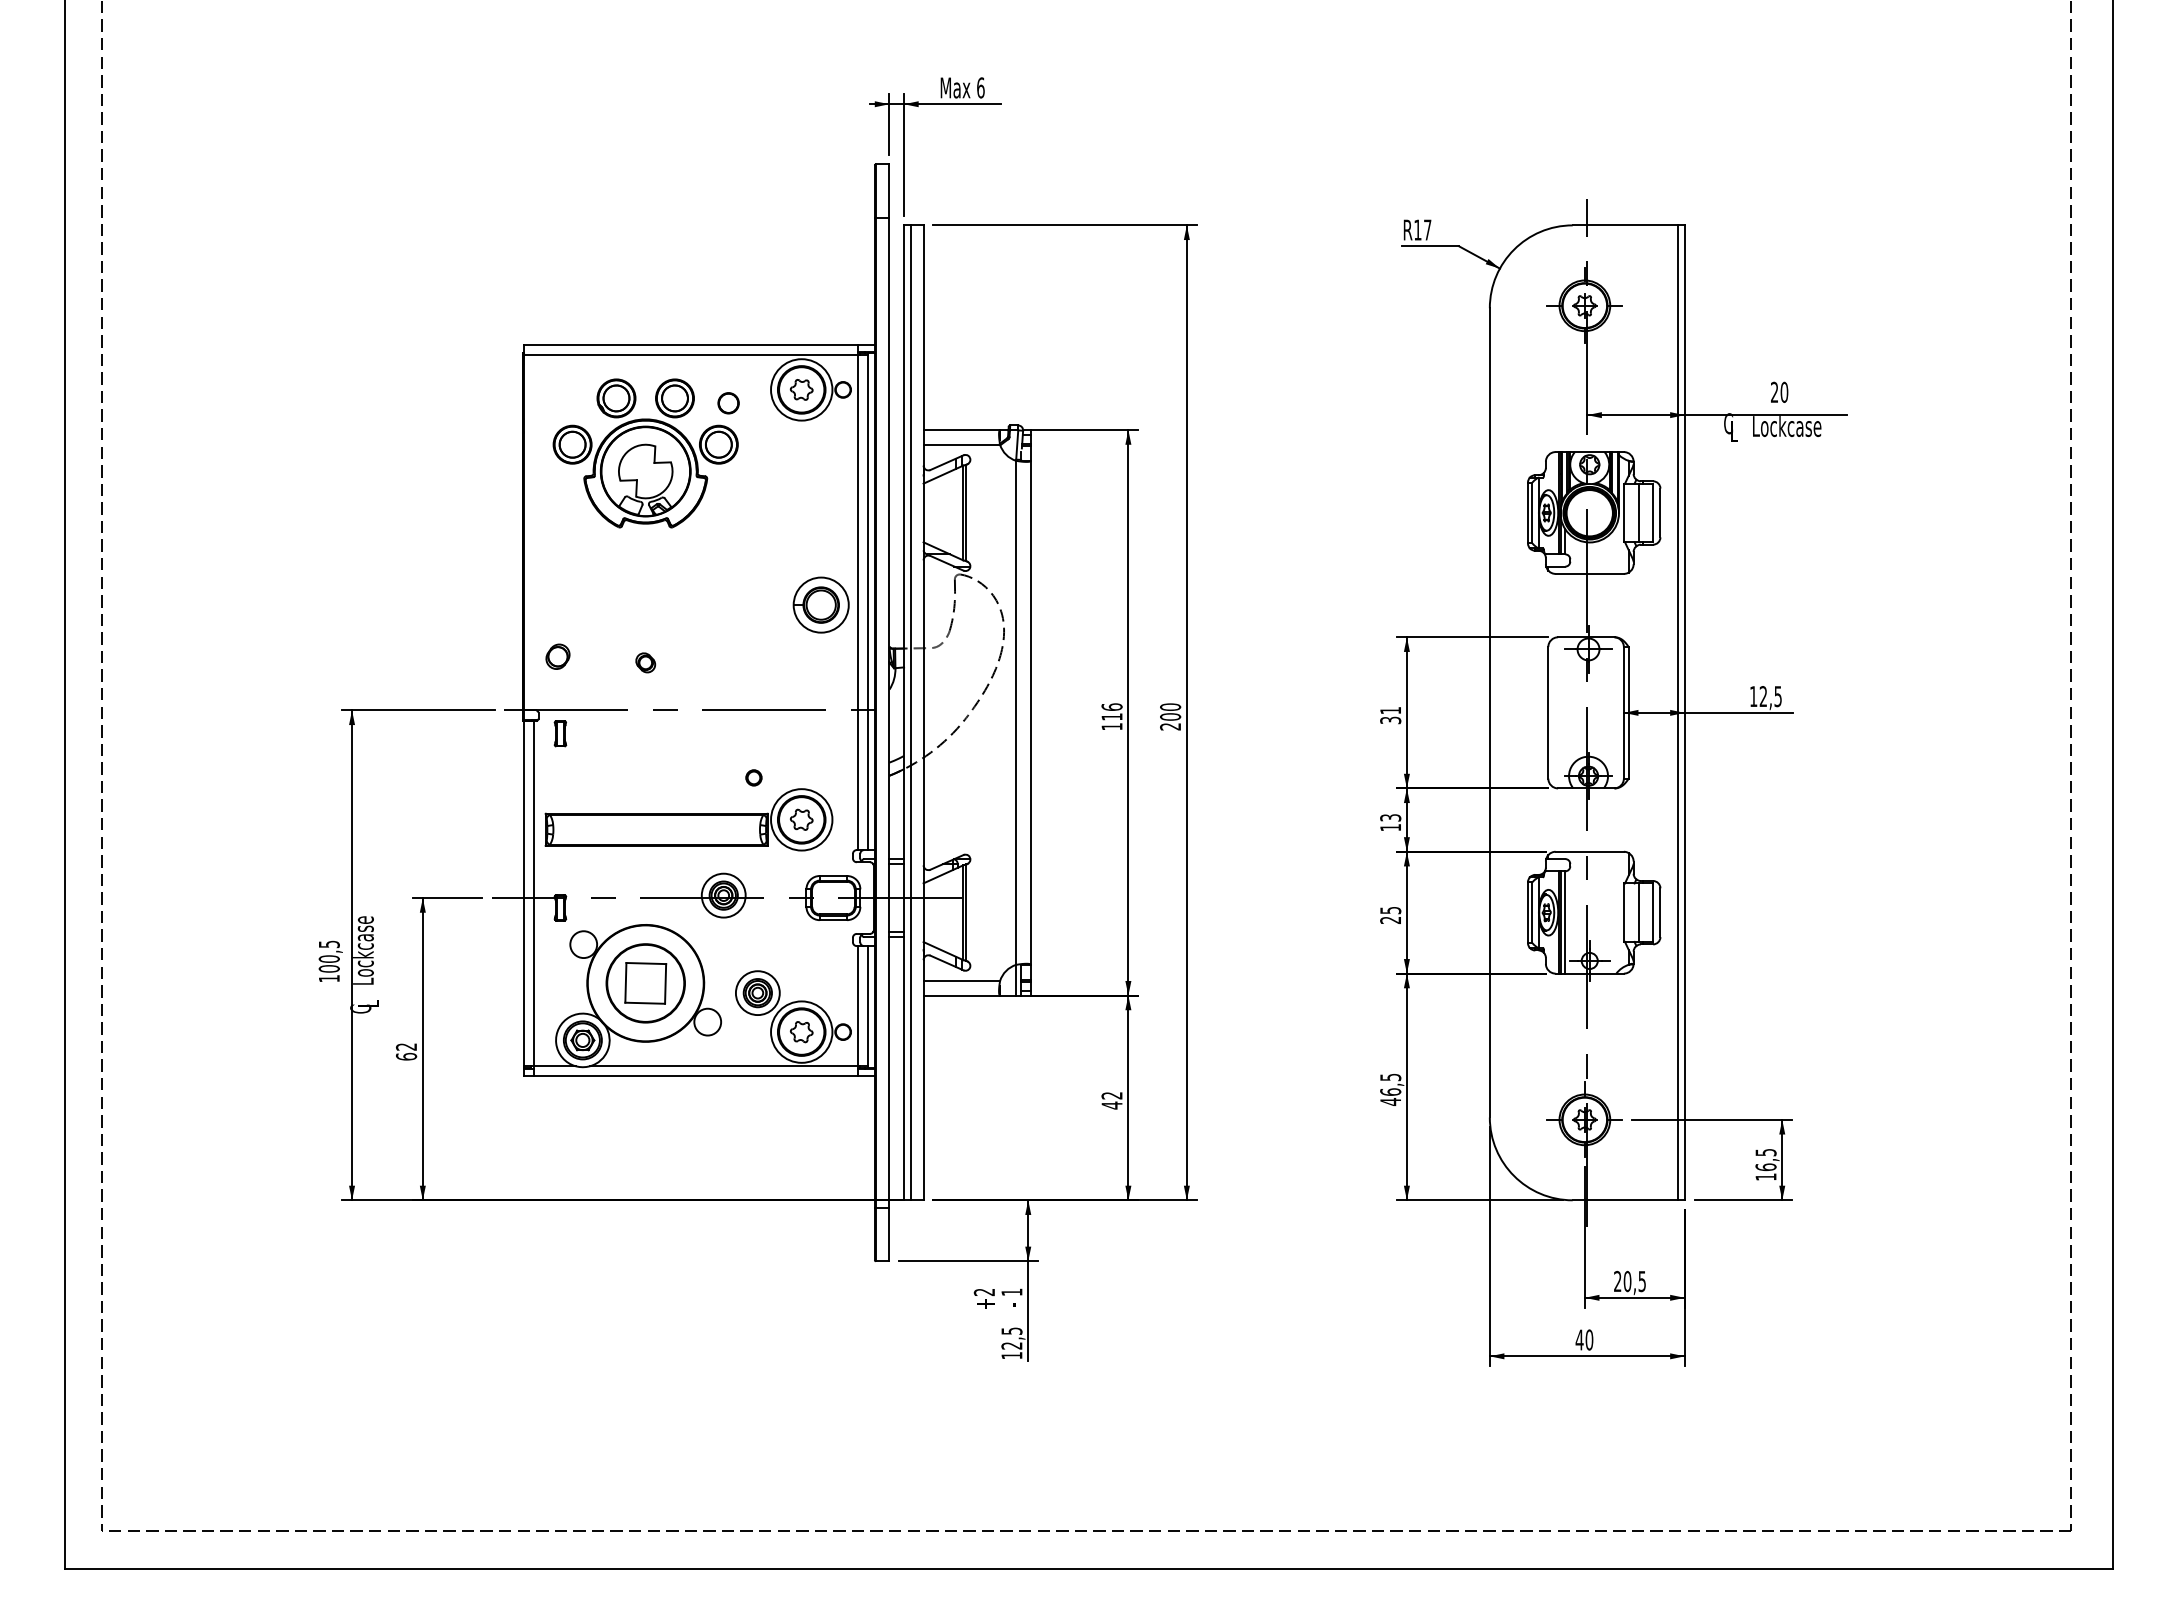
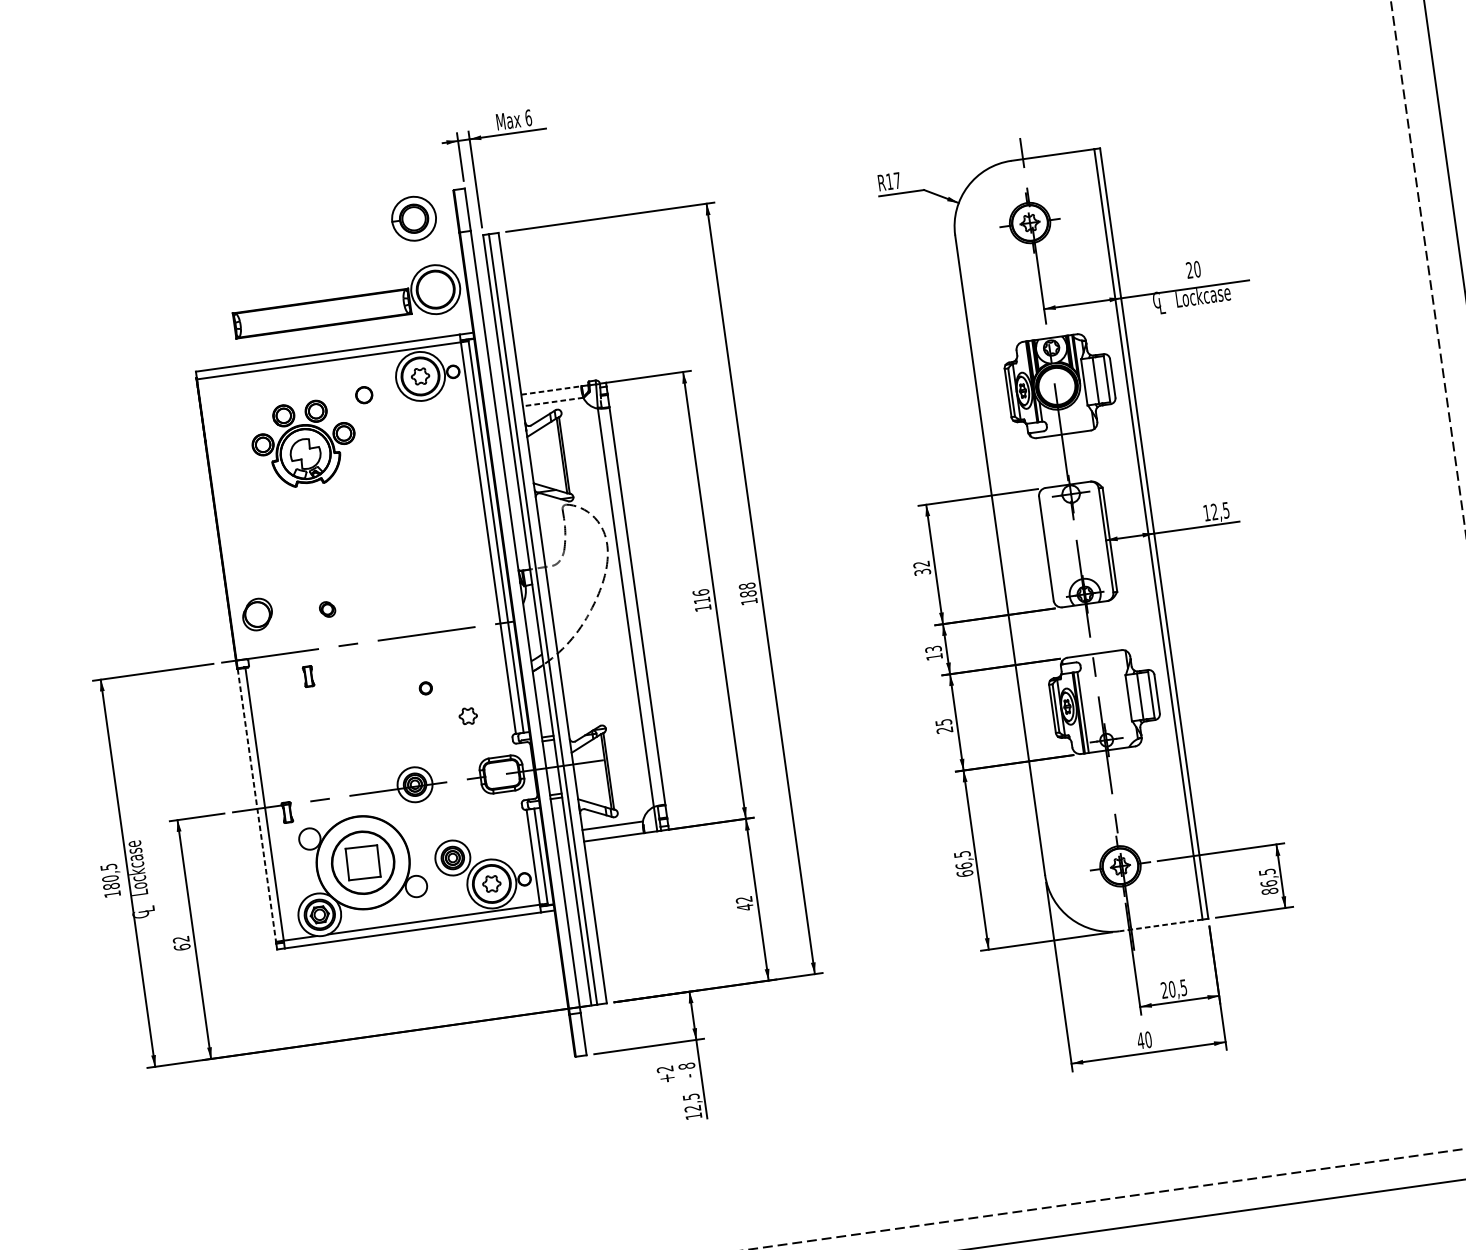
line: (962, 430) -> (552, 390), solid -> dashed
line: (961, 444) -> (552, 401), solid -> dashed
part: (645, 453) -> (304, 444), size x0.7
part: (820, 604) -> (413, 218), moved
part: (557, 656) -> (257, 614), size x1.6
text: (1390, 710) -> (921, 564), 31 -> 32
text: (1170, 716) -> (748, 593), 200 -> 188
part: (560, 733) -> (308, 676), moved
part: (688, 819) -> (346, 301), moved
line: (523, 893) -> (256, 805), solid -> dashed
text: (329, 968) -> (111, 886), 100,5 -> 180,5
text: (1390, 1101) -> (964, 873), 46,5 -> 66,5
text: (1765, 1176) -> (1269, 891), 16,5 -> 86,5
line: (1624, 1200) -> (1160, 925), solid -> dashed
text: (1011, 1292) -> (686, 1066), 1 -> 8

